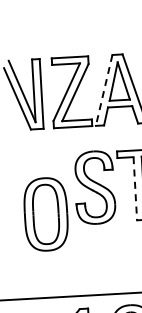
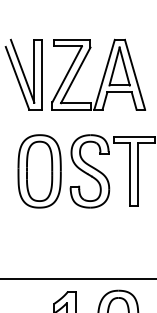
line: (104, 91) -> (104, 75), dashed -> solid
line: (135, 188) -> (130, 174), dashed -> solid
part: (45, 214) -> (39, 171), moved

